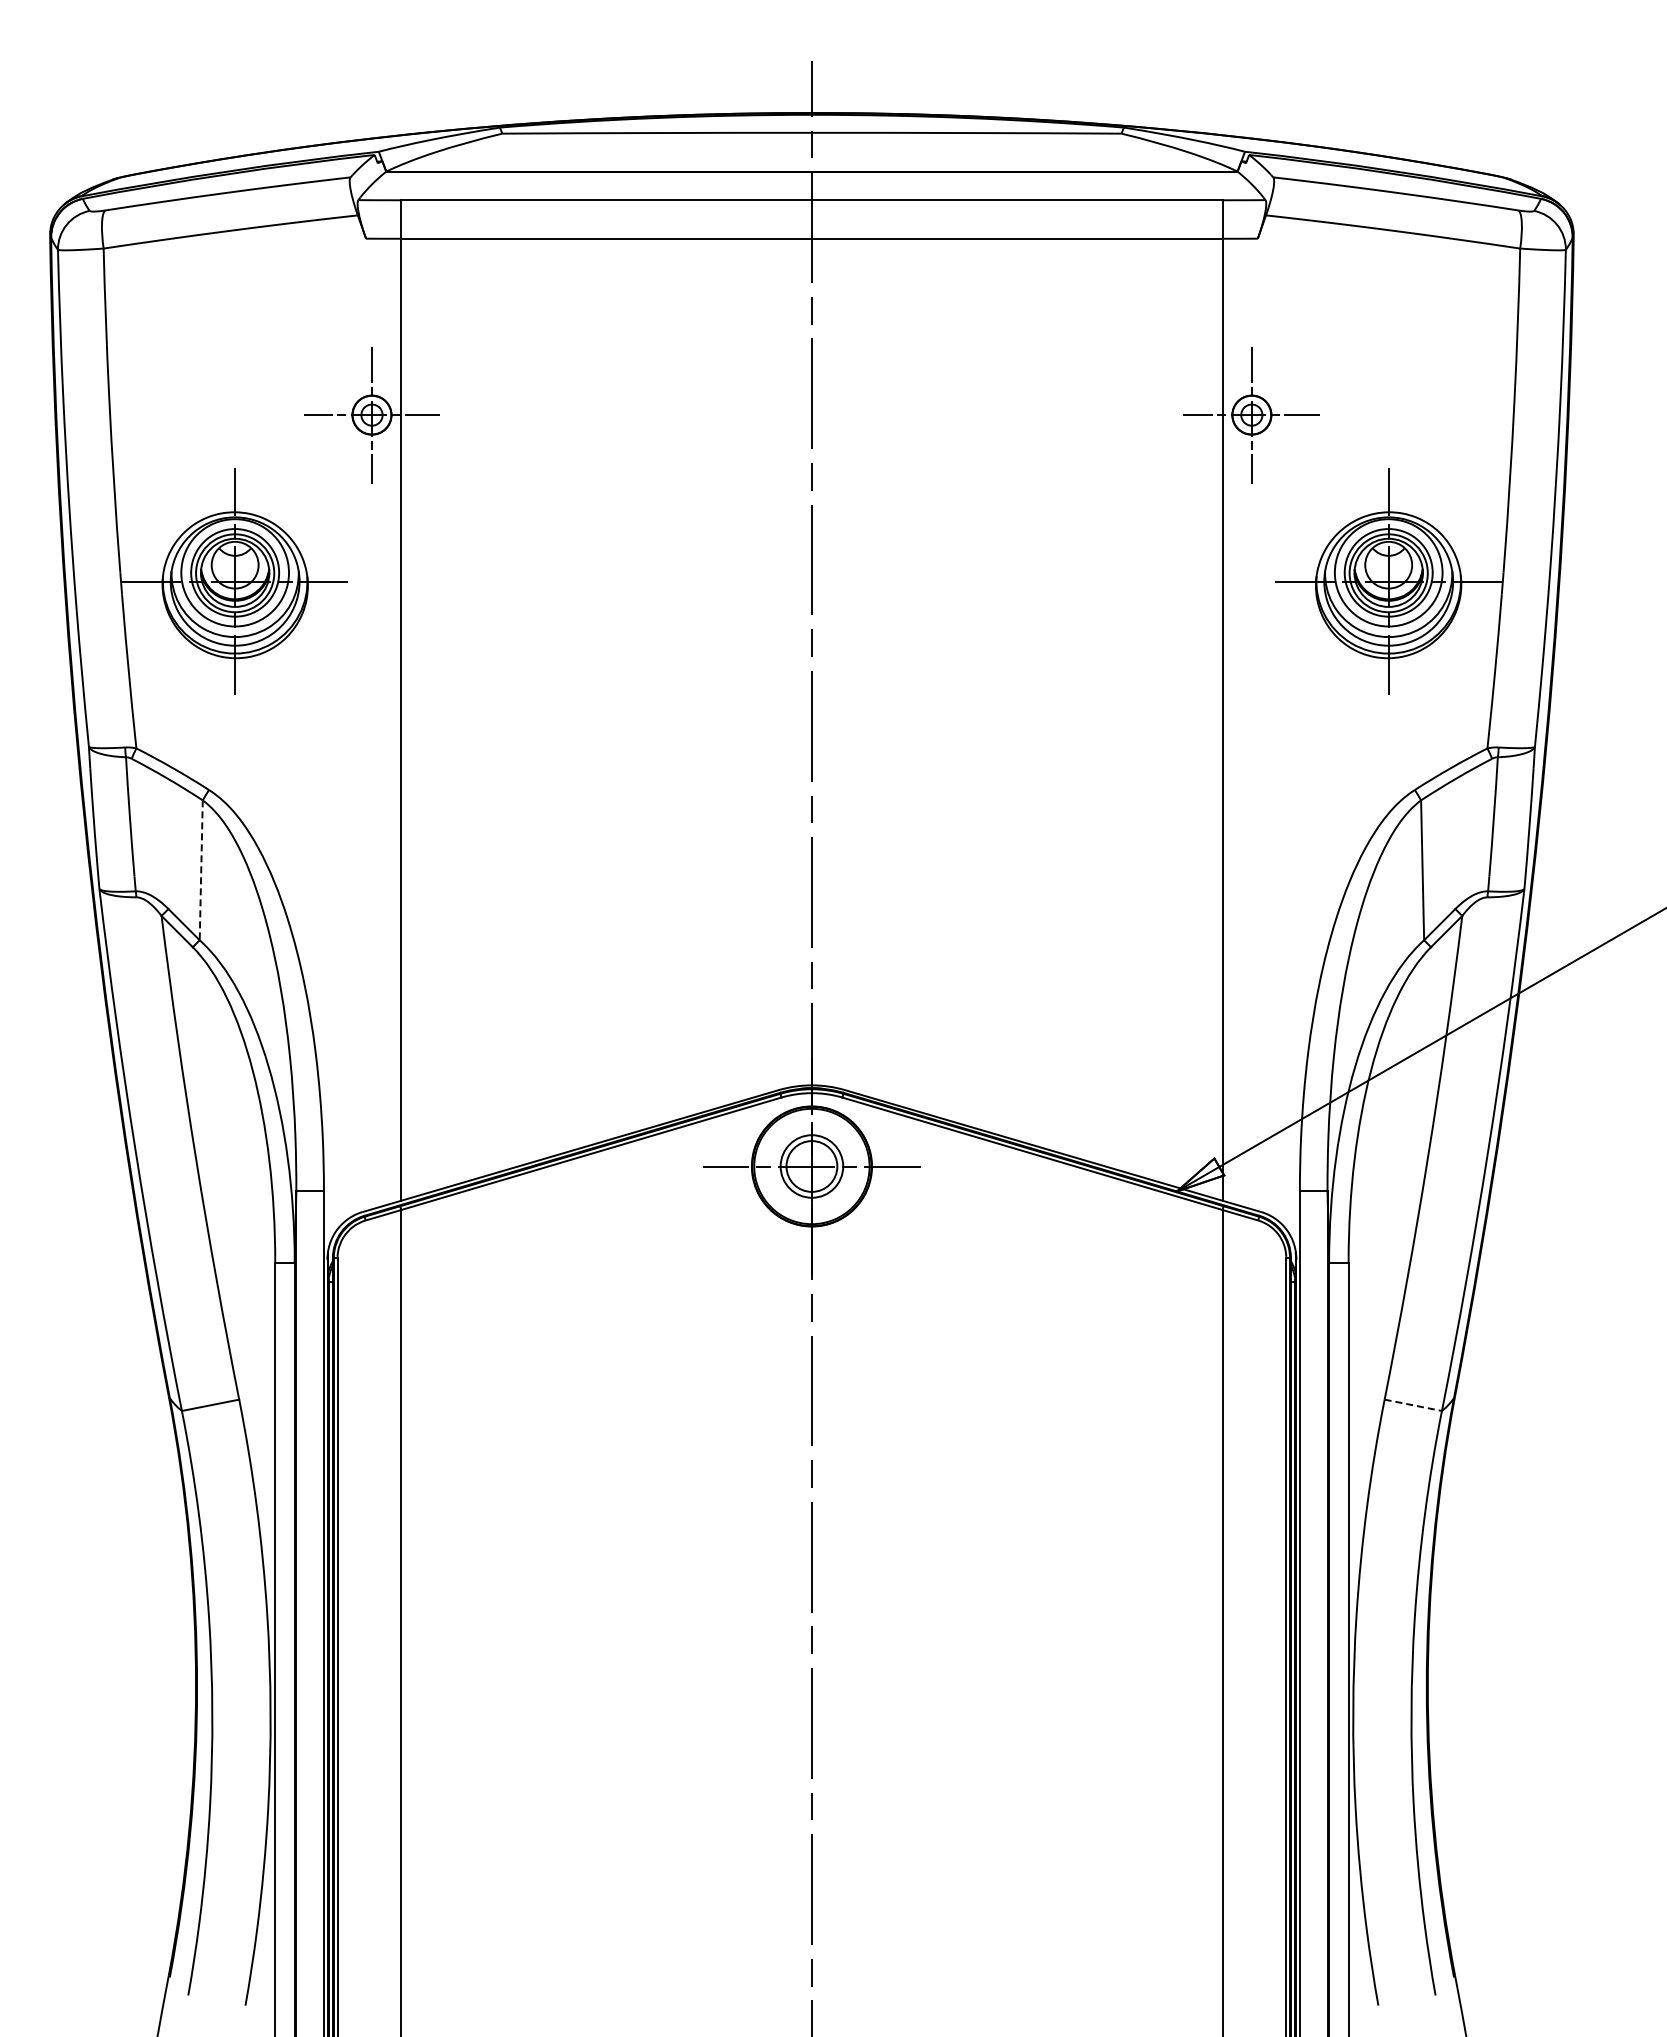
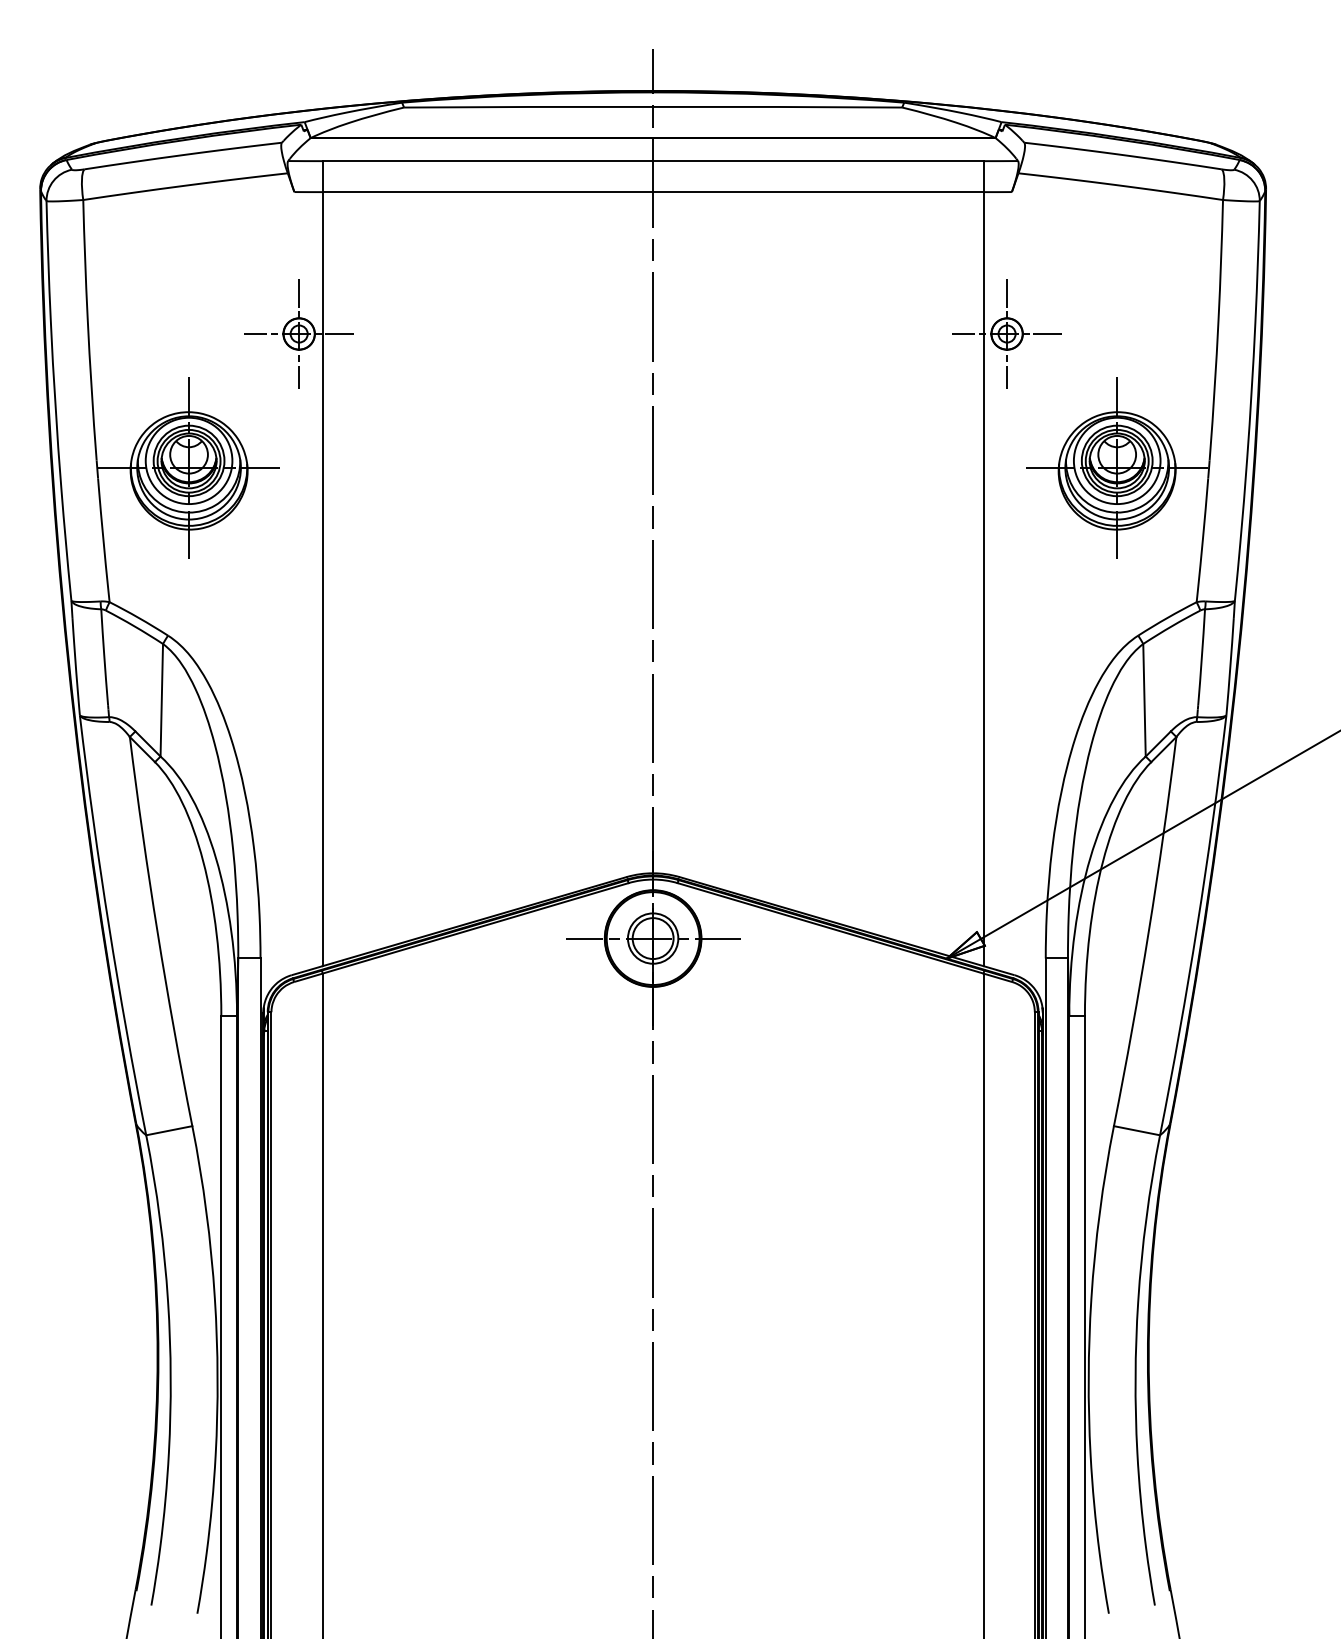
line: (201, 870) -> (161, 700), dashed -> solid
line: (1413, 1405) -> (1137, 1130), dashed -> solid

